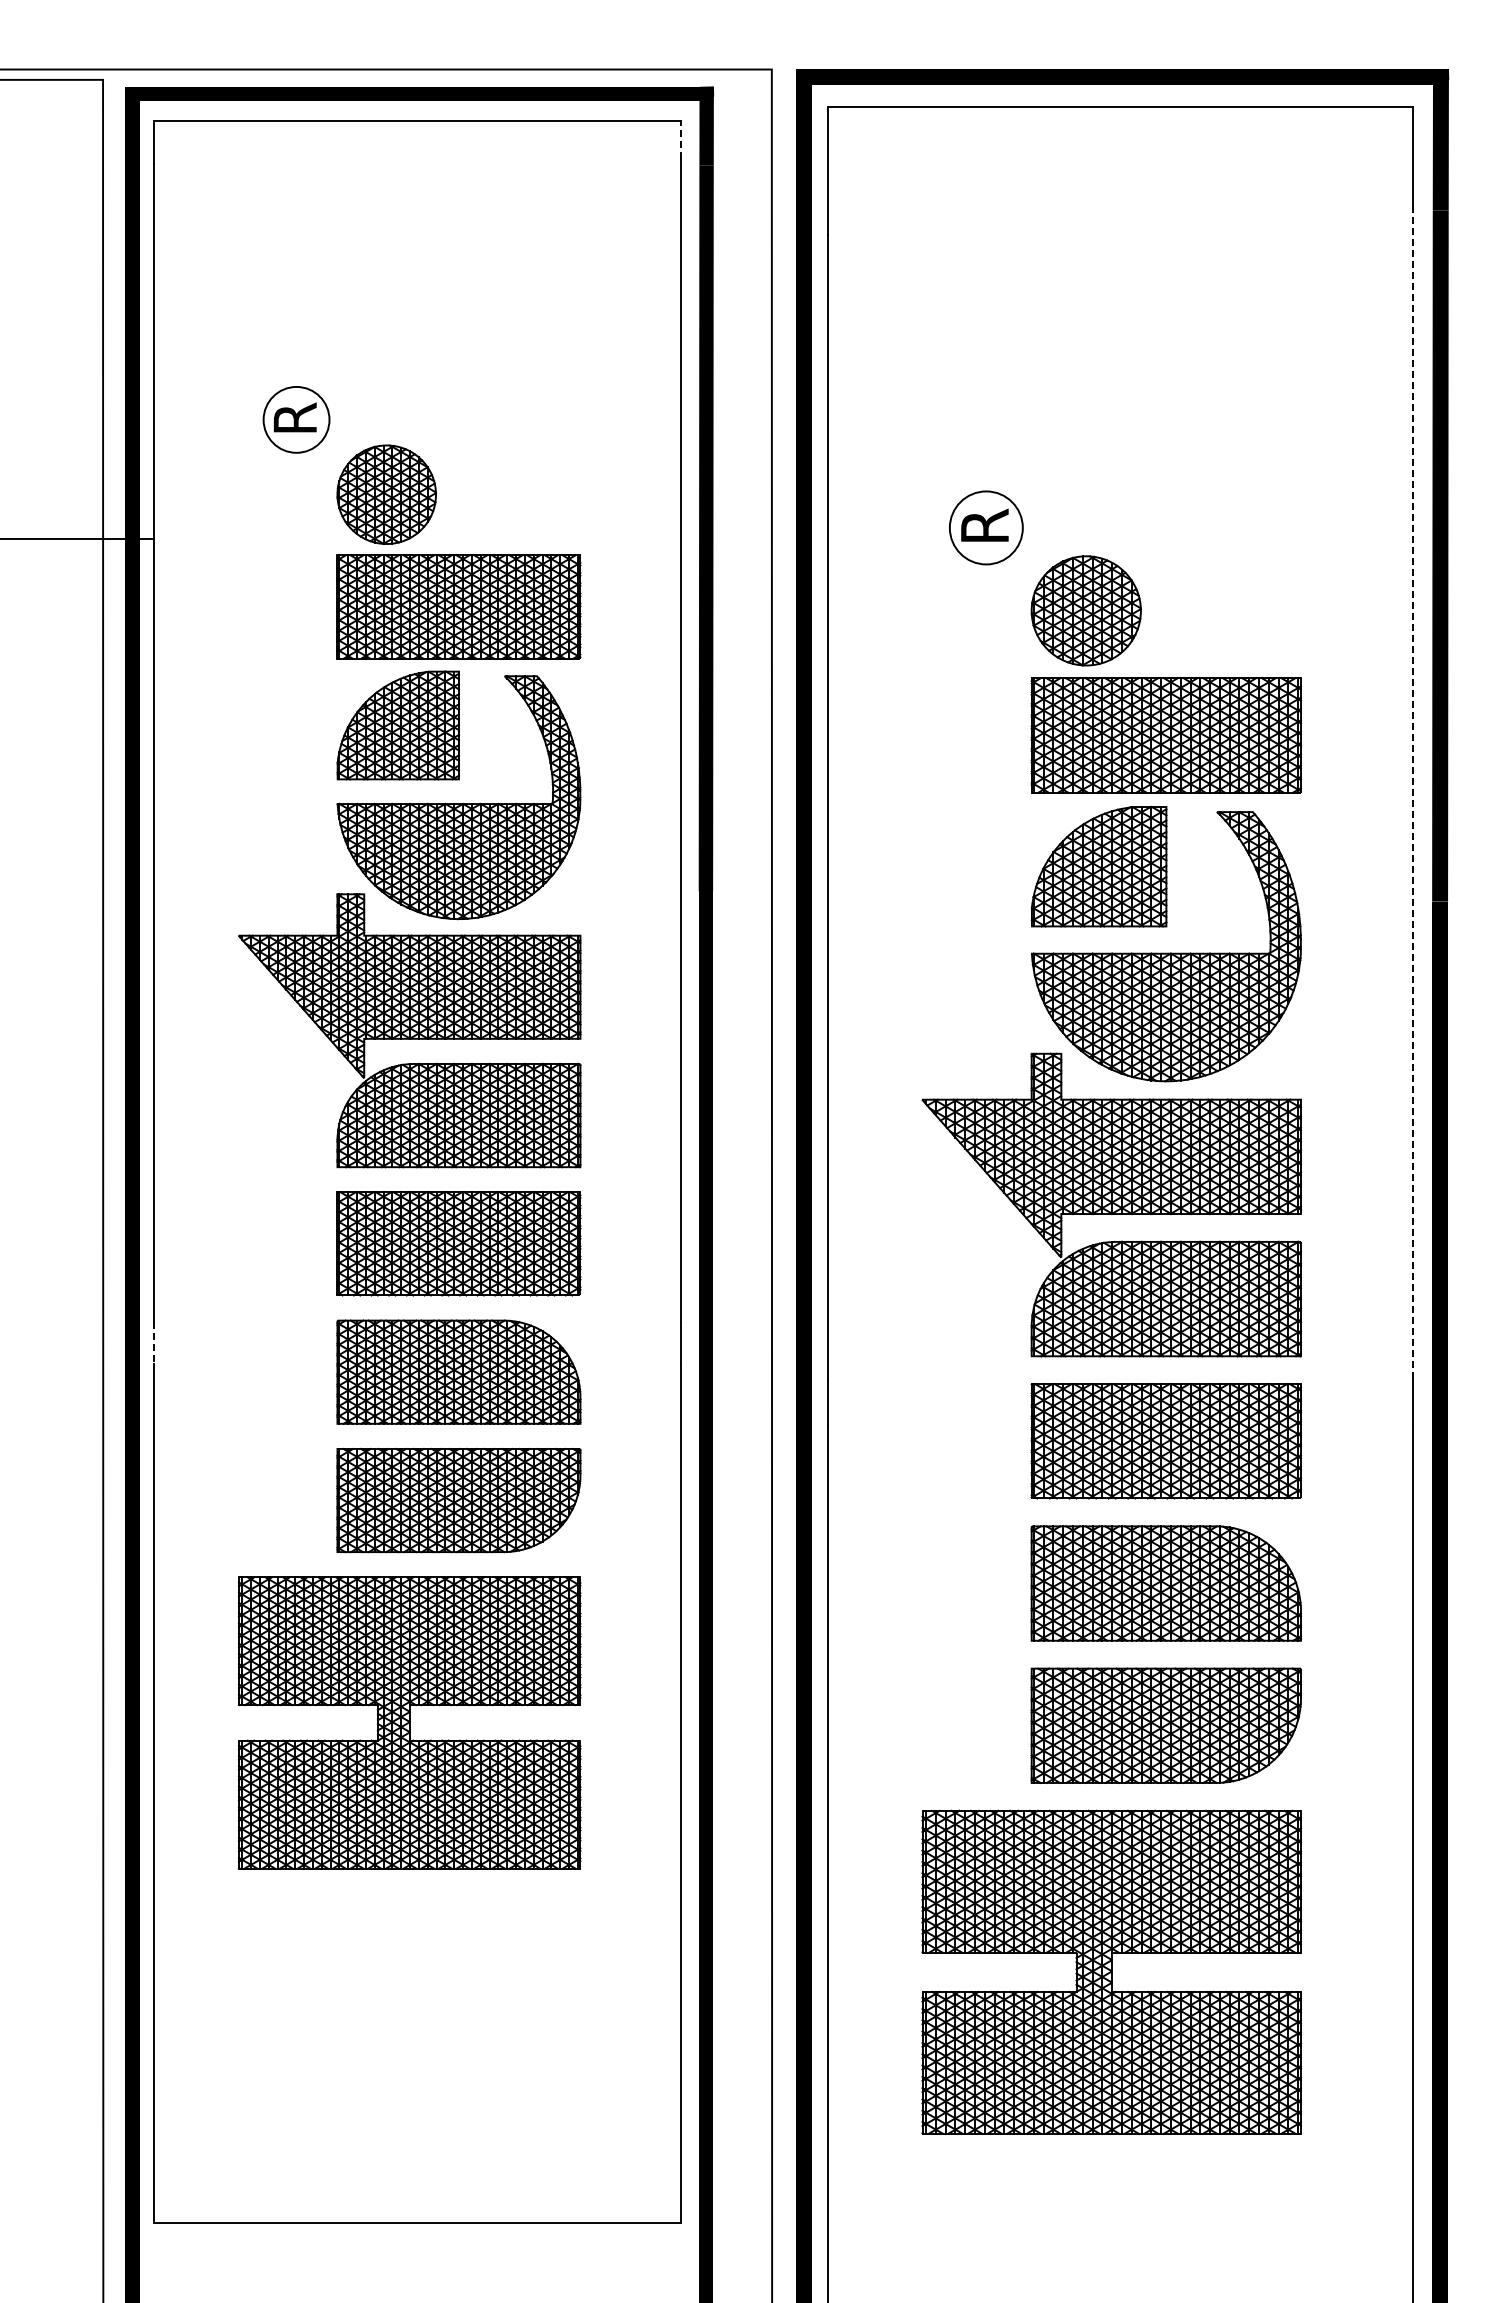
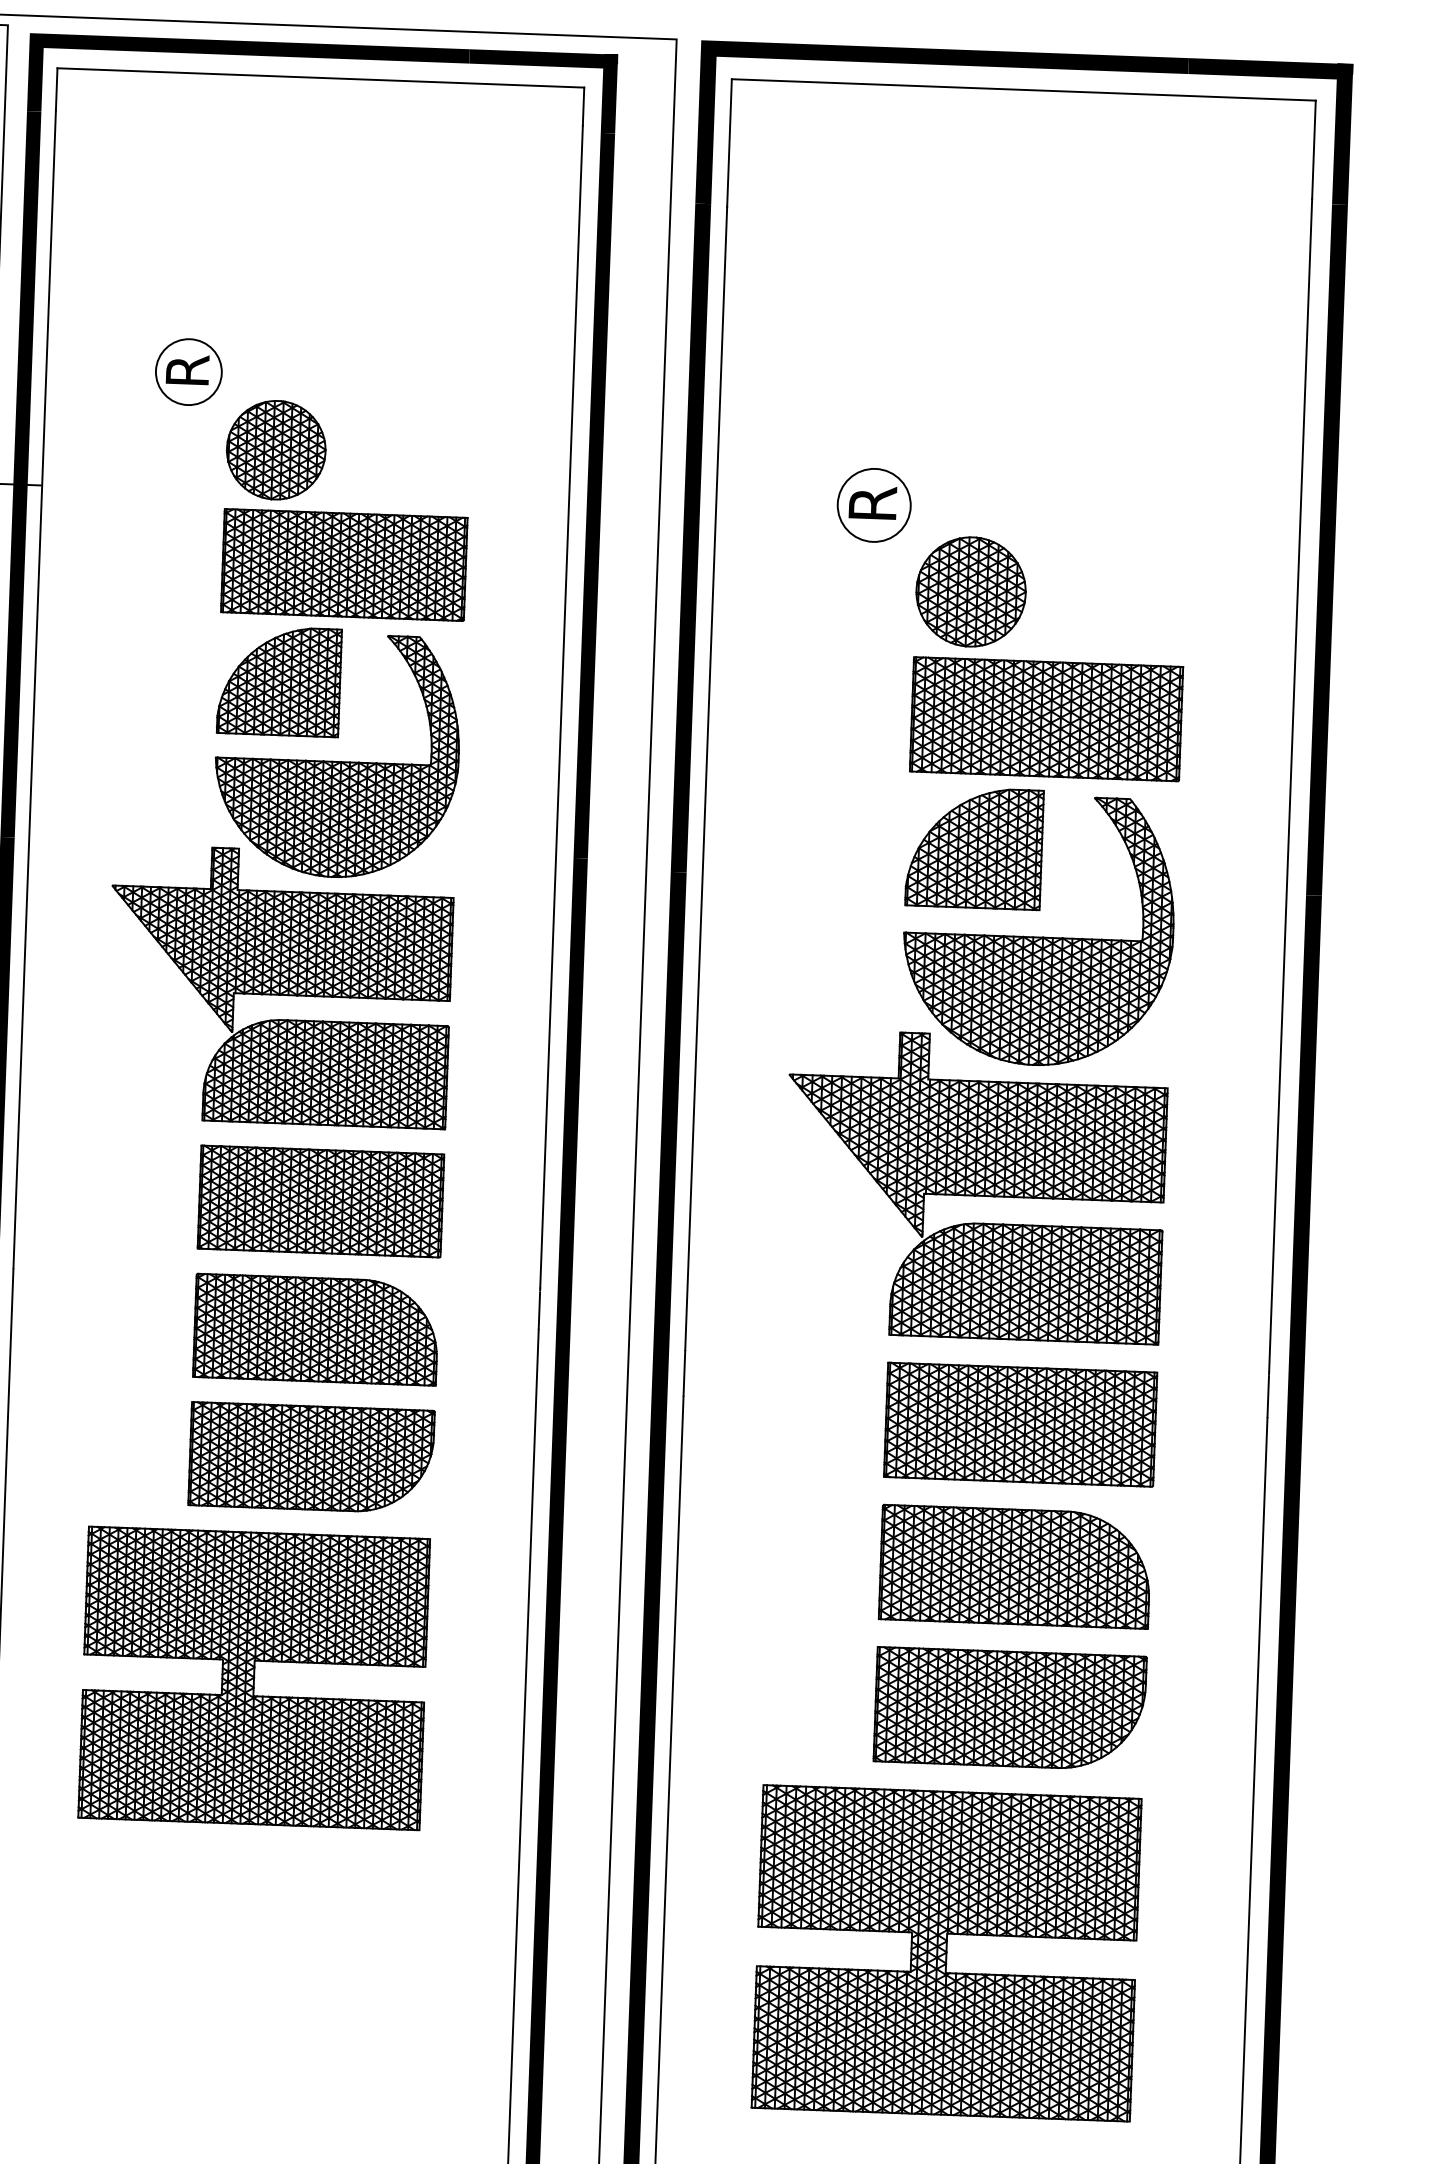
line: (681, 139) -> (583, 106), dashed -> solid
line: (1412, 792) -> (1290, 785), dashed -> solid
line: (154, 1343) -> (13, 1289), dashed -> solid

